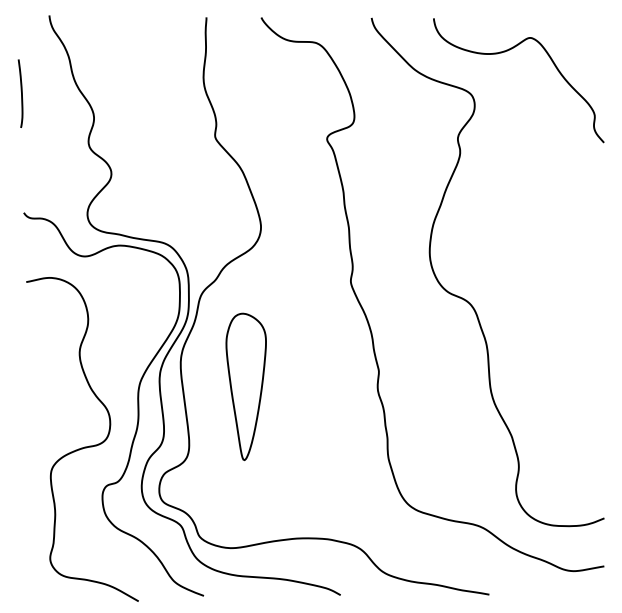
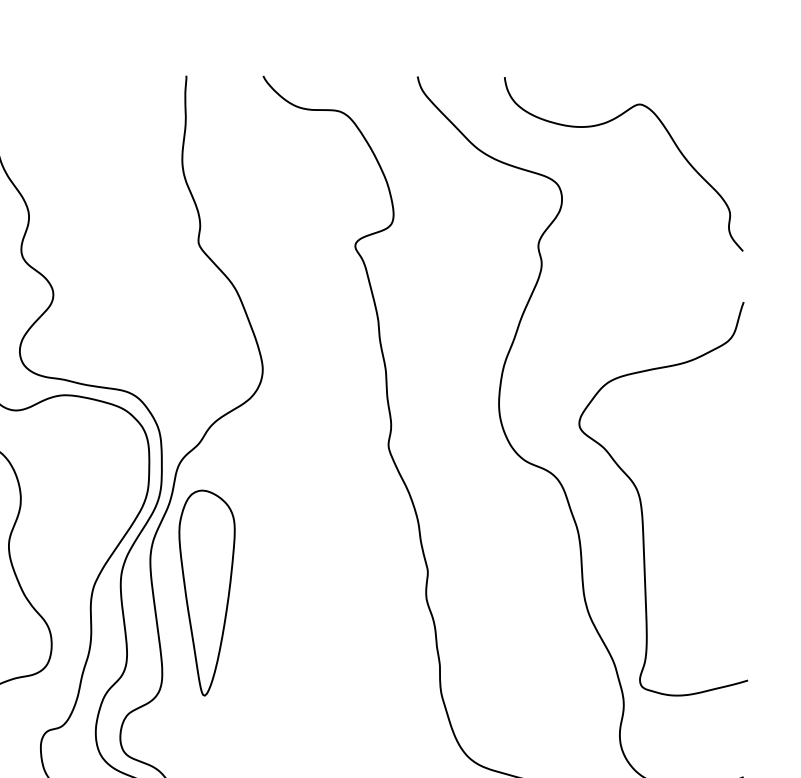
curve: (532, 324) -> (642, 505), added
part: (245, 386) -> (206, 592), moved

